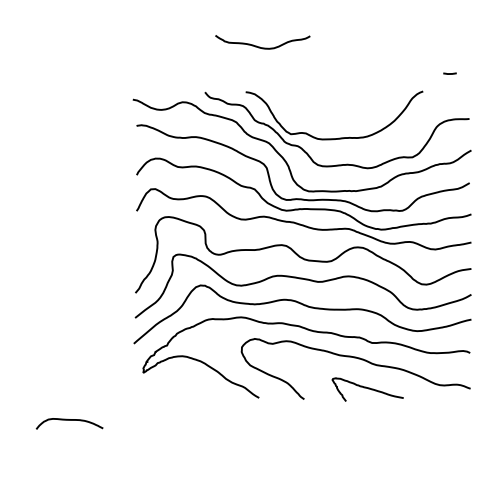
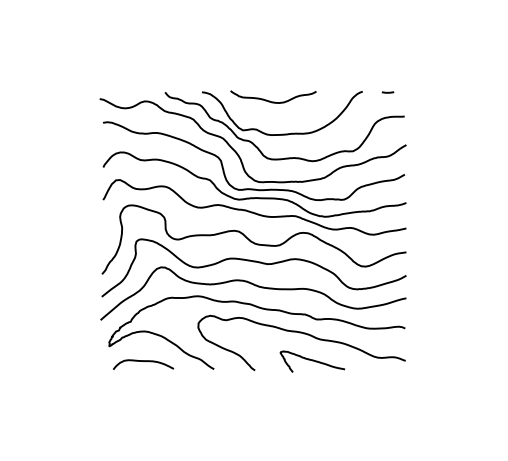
curve: (259, 46) -> (270, 100), moved
line: (449, 73) -> (387, 92), moved
curve: (69, 420) -> (143, 361), moved

